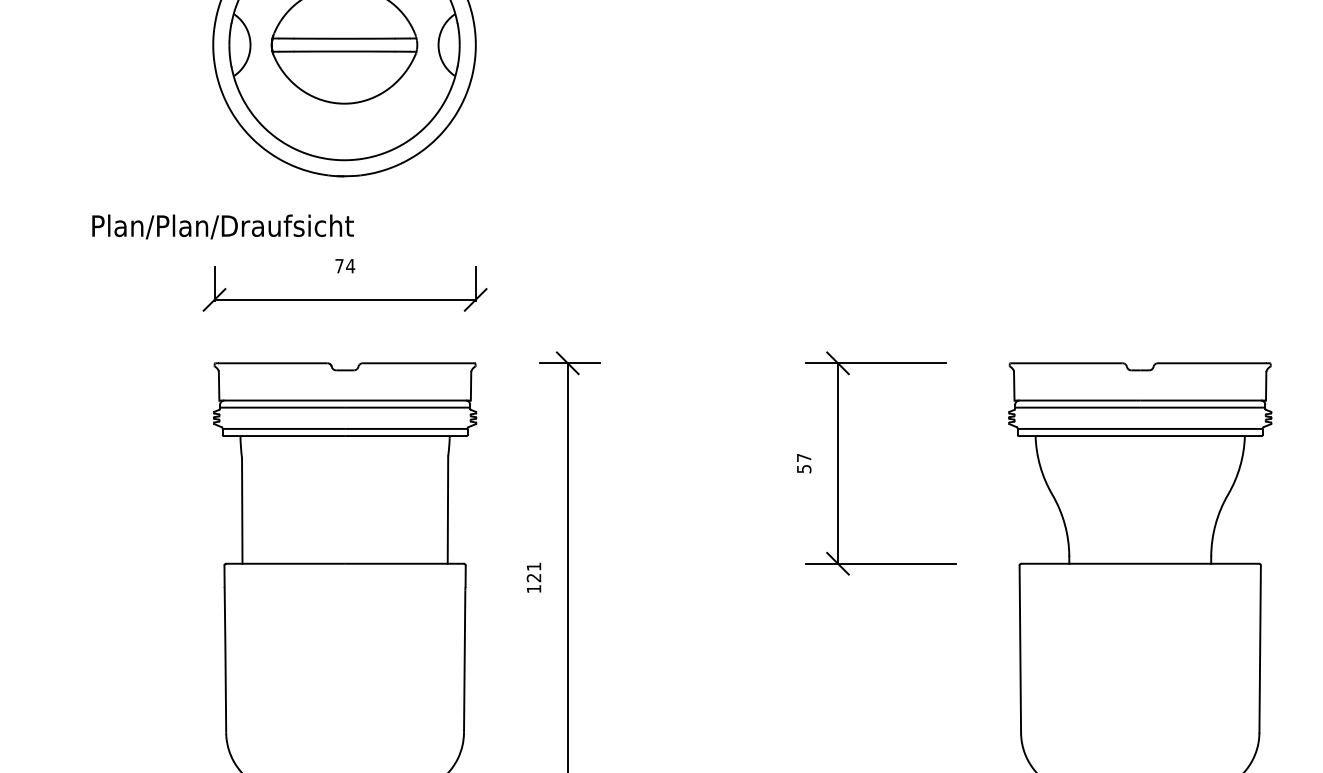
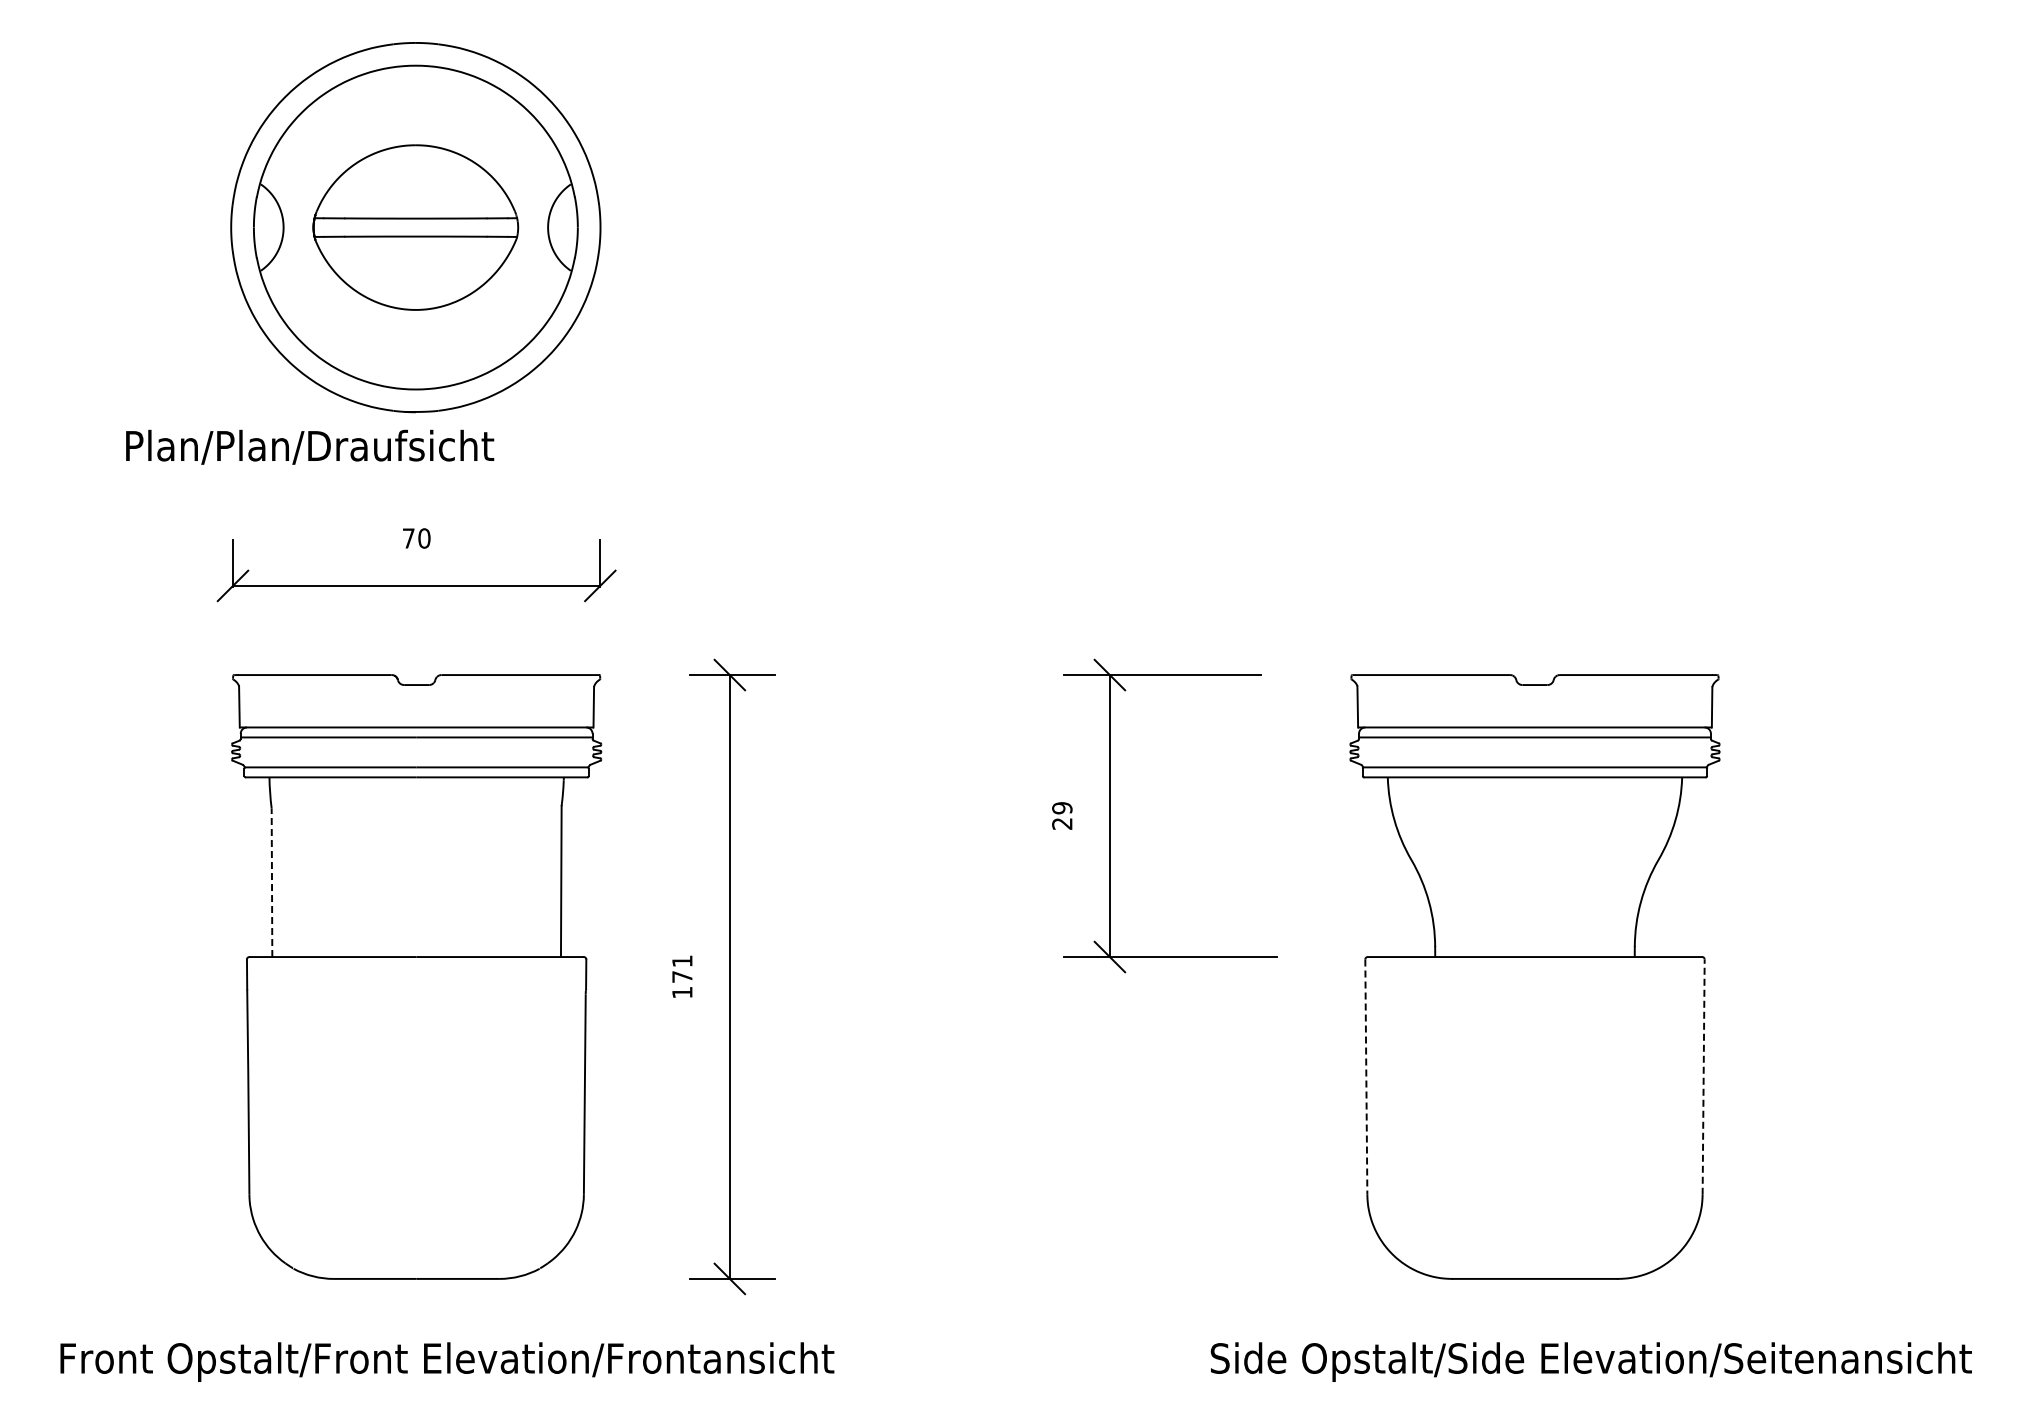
text: (223, 226) -> (310, 446), moved
text: (349, 266) -> (423, 538), 74 -> 70
text: (804, 463) -> (1062, 815), 57 -> 29
line: (242, 510) -> (272, 882), solid -> dashed
text: (534, 577) -> (682, 976), 121 -> 171
line: (1020, 649) -> (1366, 1077), solid -> dashed
line: (1260, 649) -> (1703, 1077), solid -> dashed

